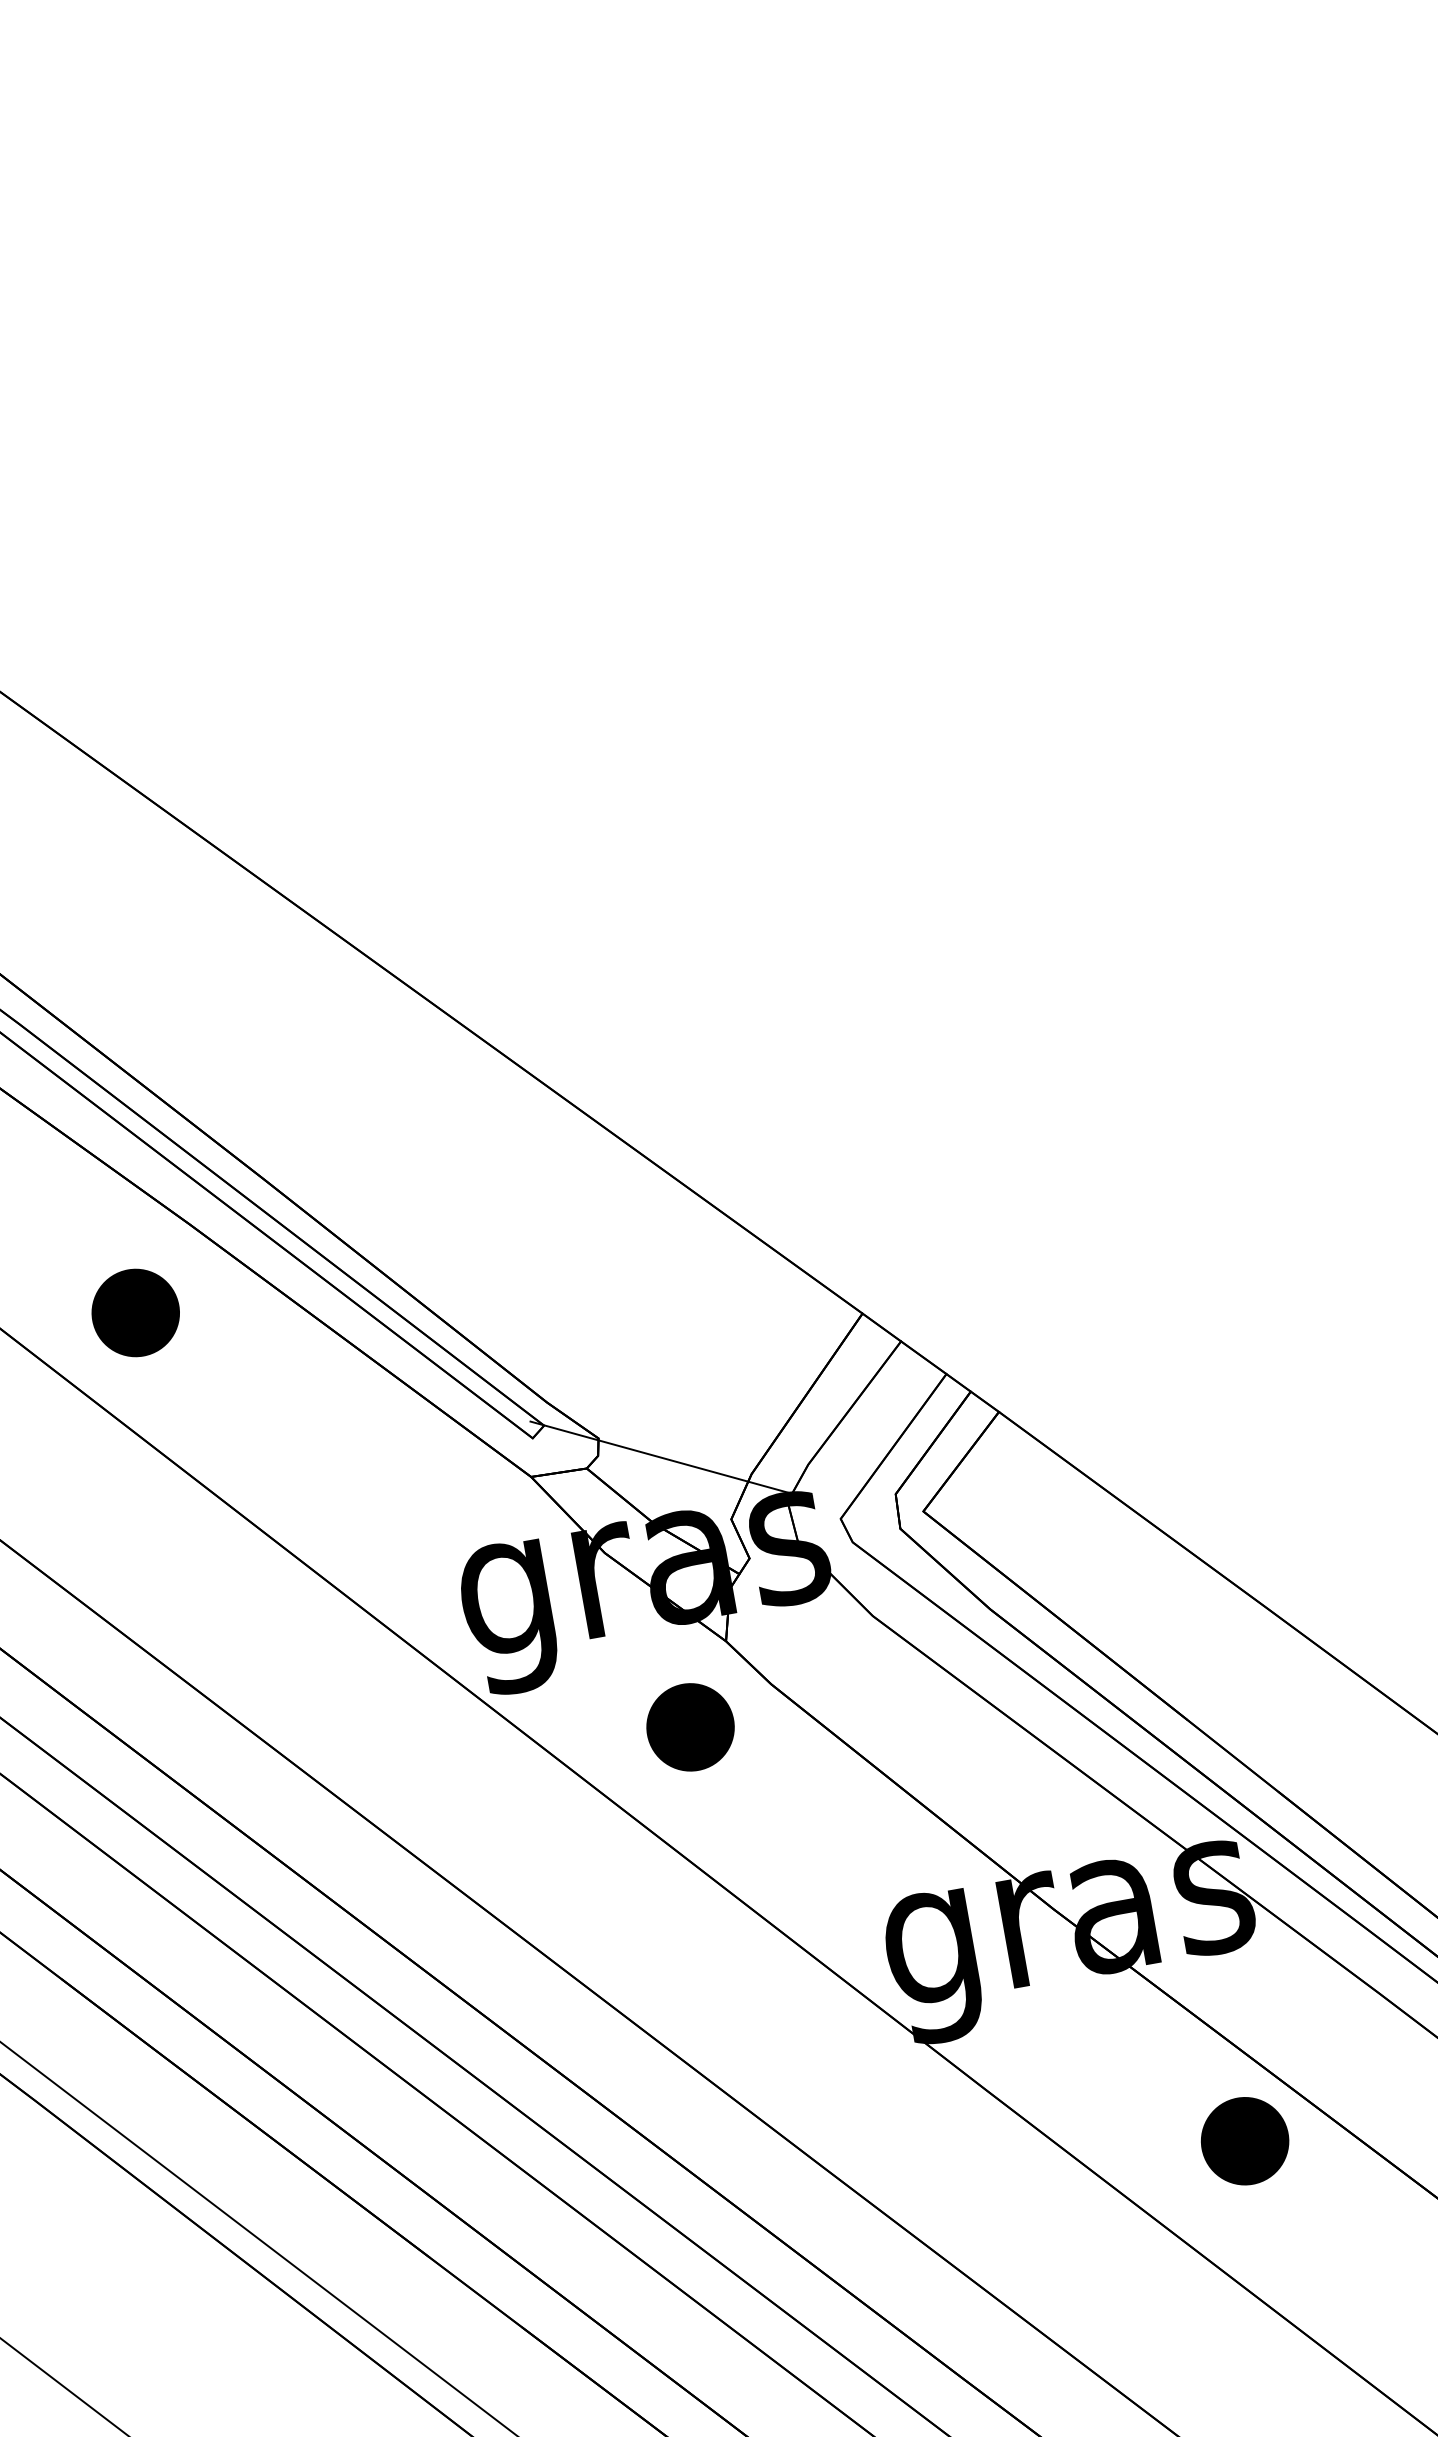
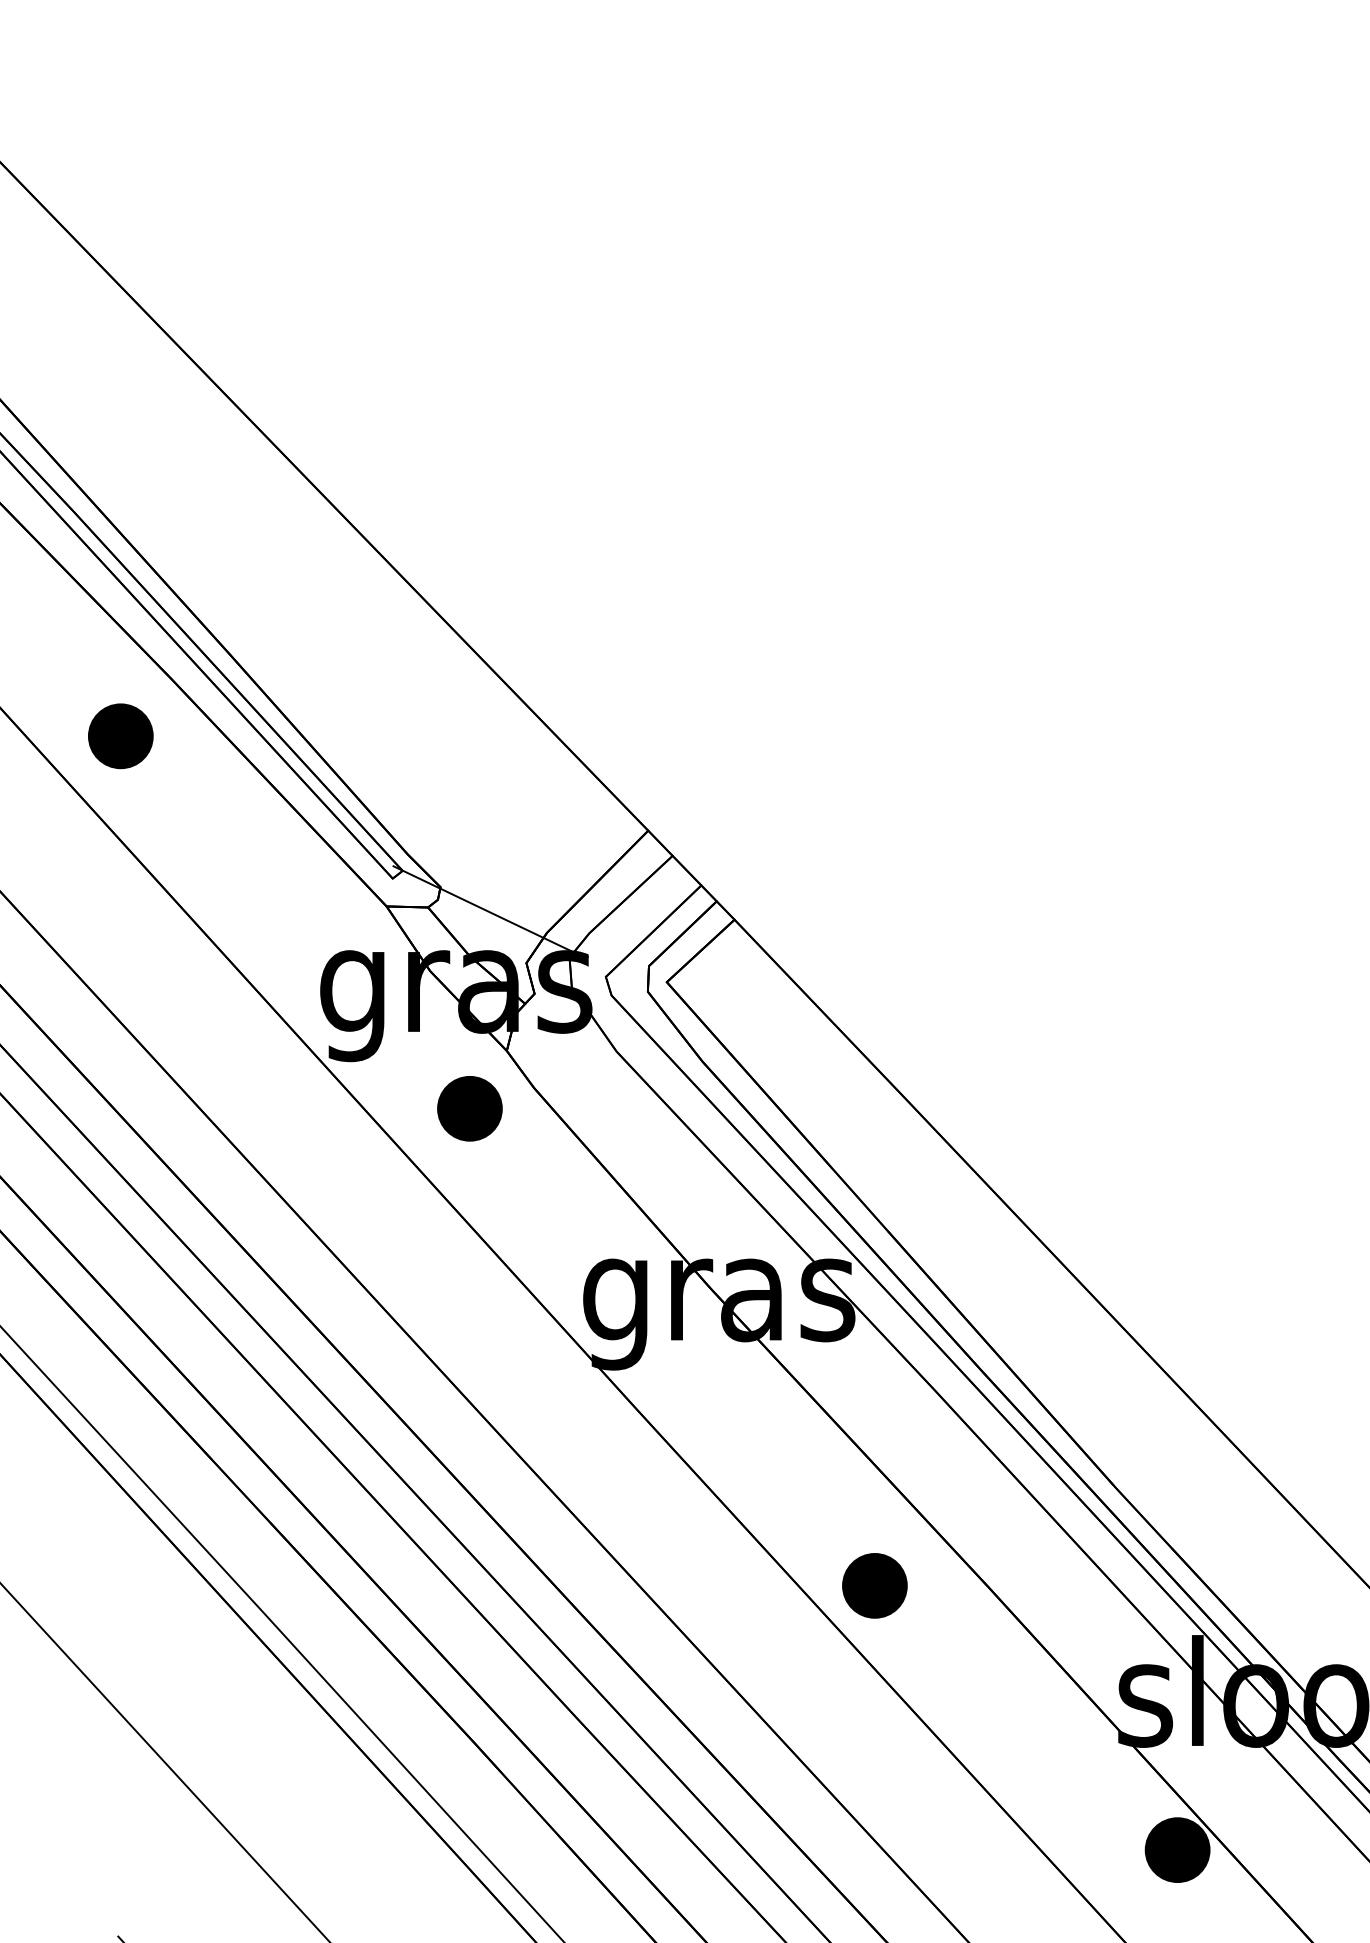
part: (1244, 2140) -> (874, 1585), moved

